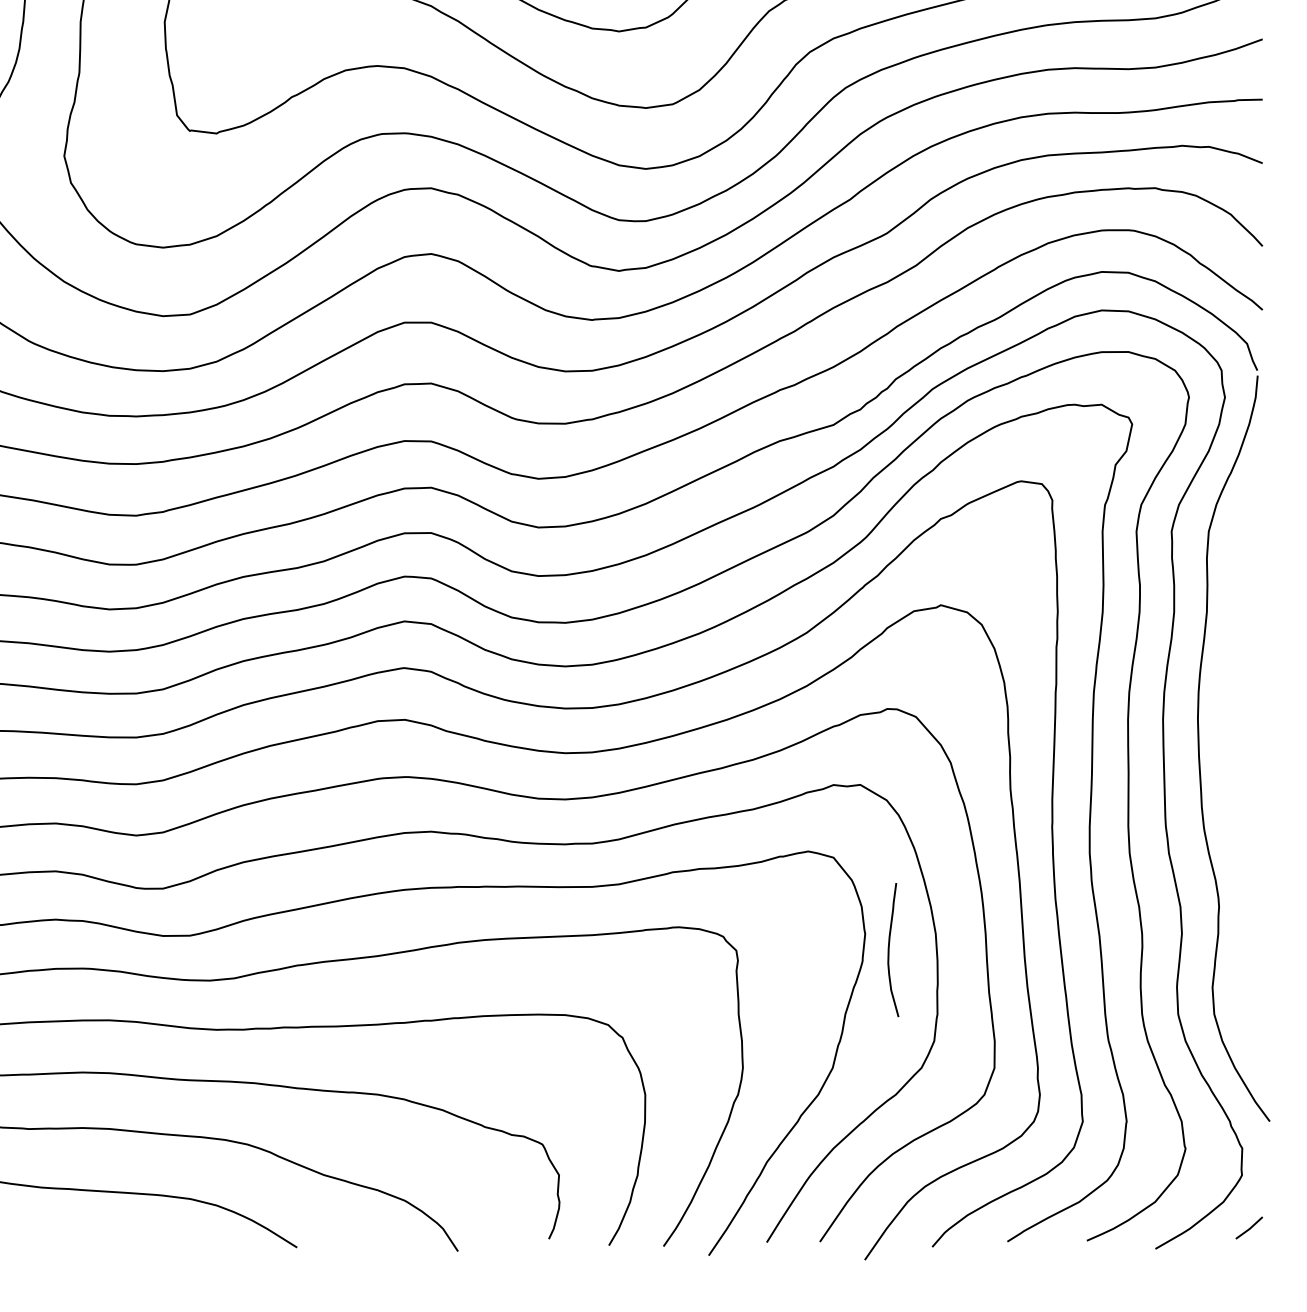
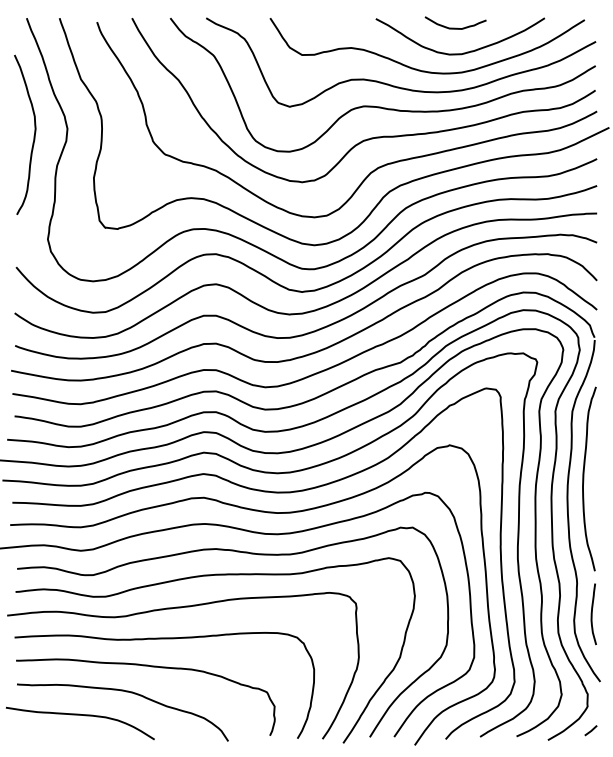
curve: (1235, 677) -> (584, 478), added
curve: (890, 950) -> (592, 614), moved

